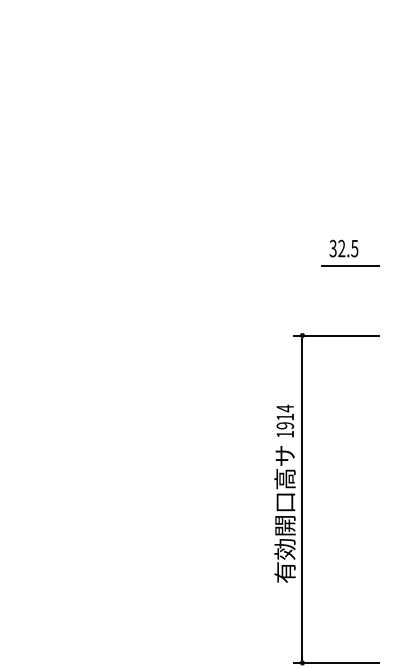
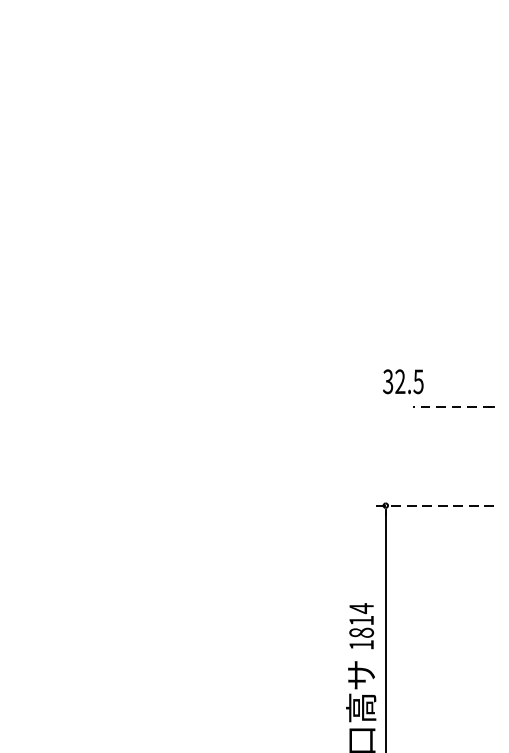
text: (343, 248) -> (402, 381), moved
line: (349, 265) -> (452, 406), solid -> dashed
line: (336, 335) -> (433, 505), solid -> dashed
text: (285, 425) -> (361, 632), 1914 -> 1814

